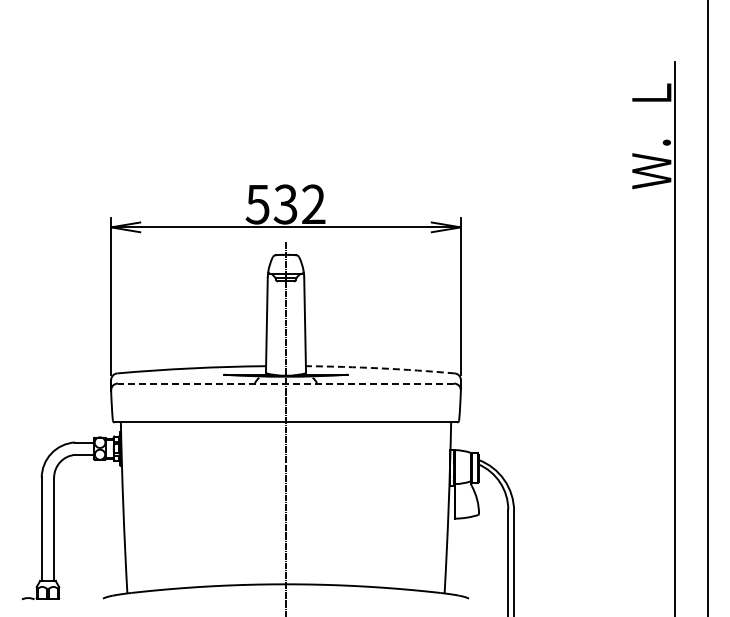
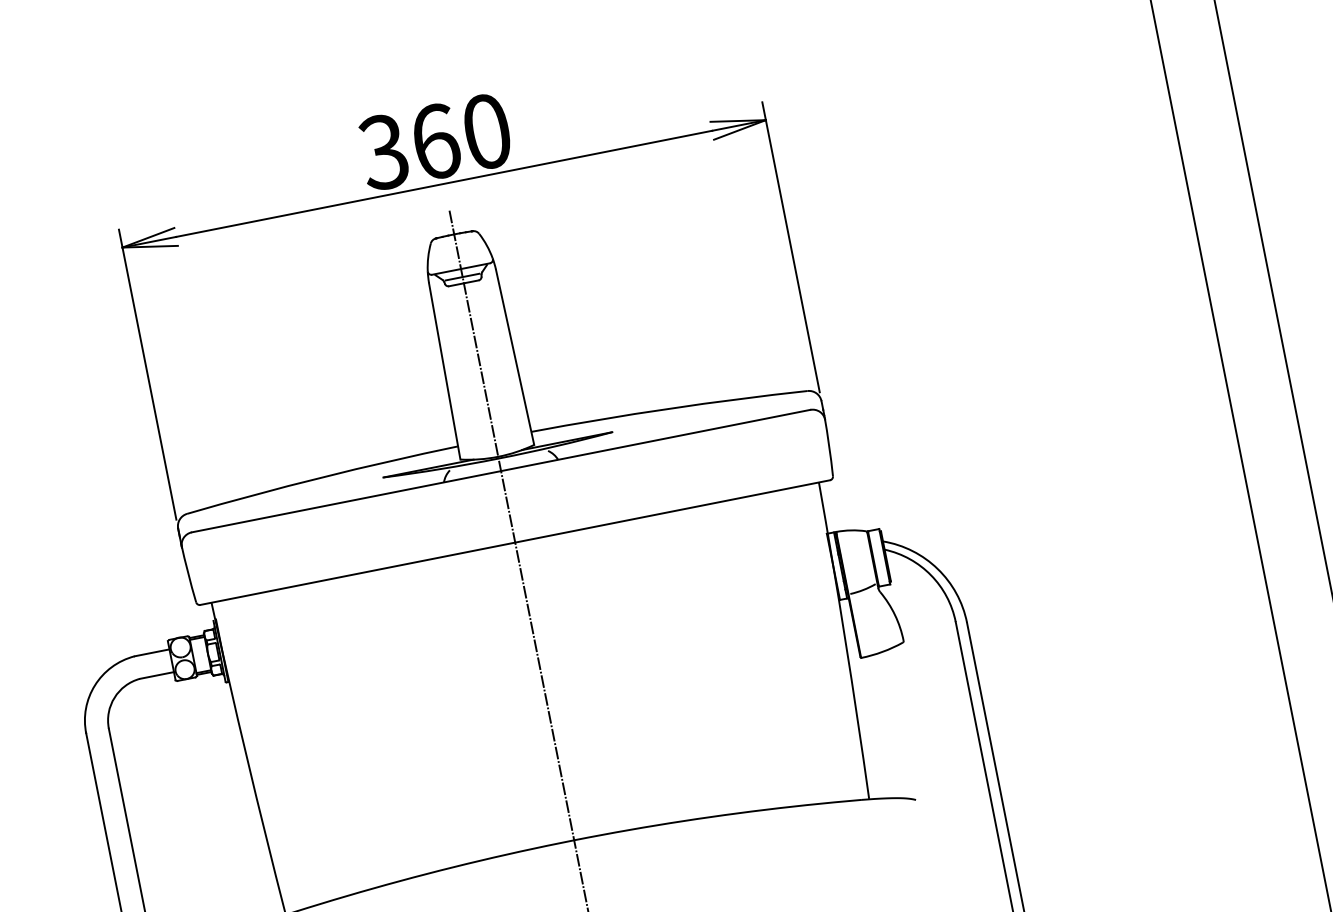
text: (285, 204) -> (434, 141), 532 -> 360
arc: (380, 368) -> (669, 408), dashed -> solid
line: (285, 383) -> (500, 471), dashed -> solid

